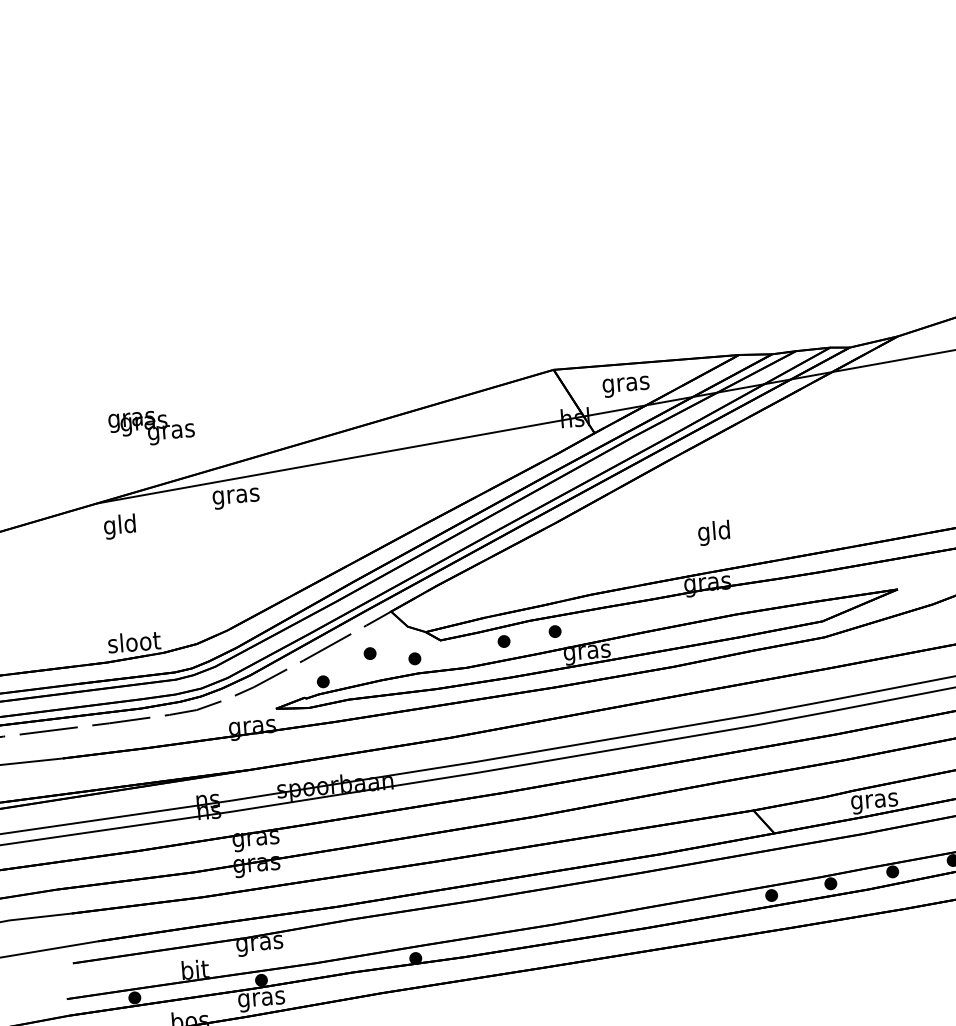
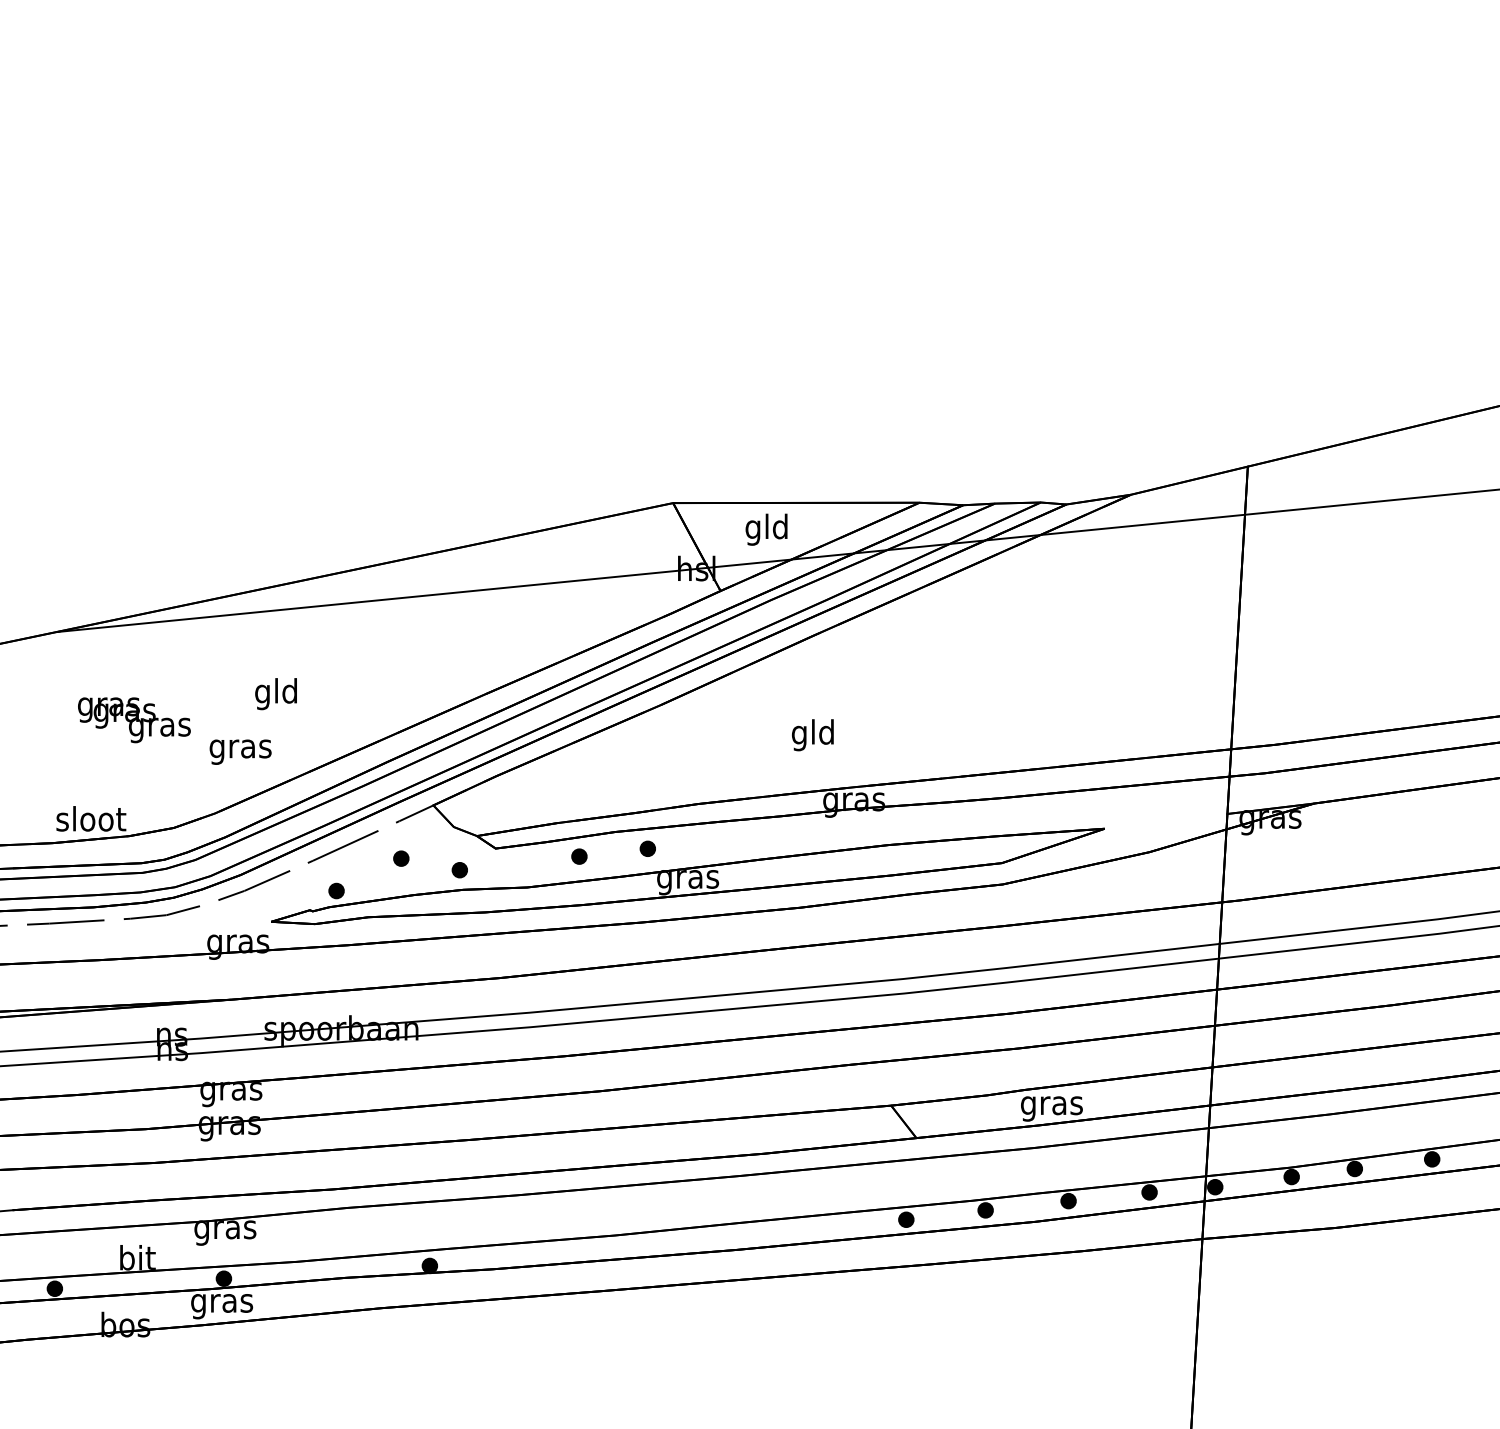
text: (626, 384) -> (767, 529), gras -> gld
text: (151, 428) -> (134, 720), moved
text: (236, 498) -> (240, 751), moved
text: (119, 527) -> (275, 694), moved
text: (713, 533) -> (812, 735), moved

